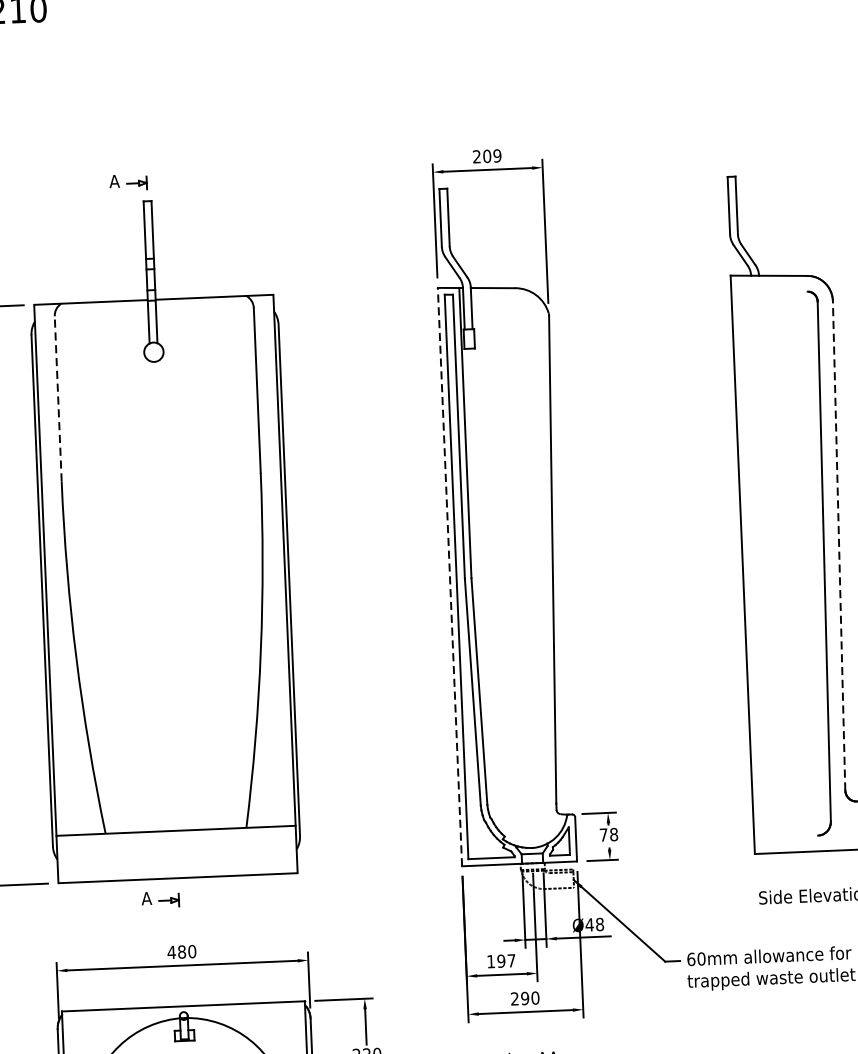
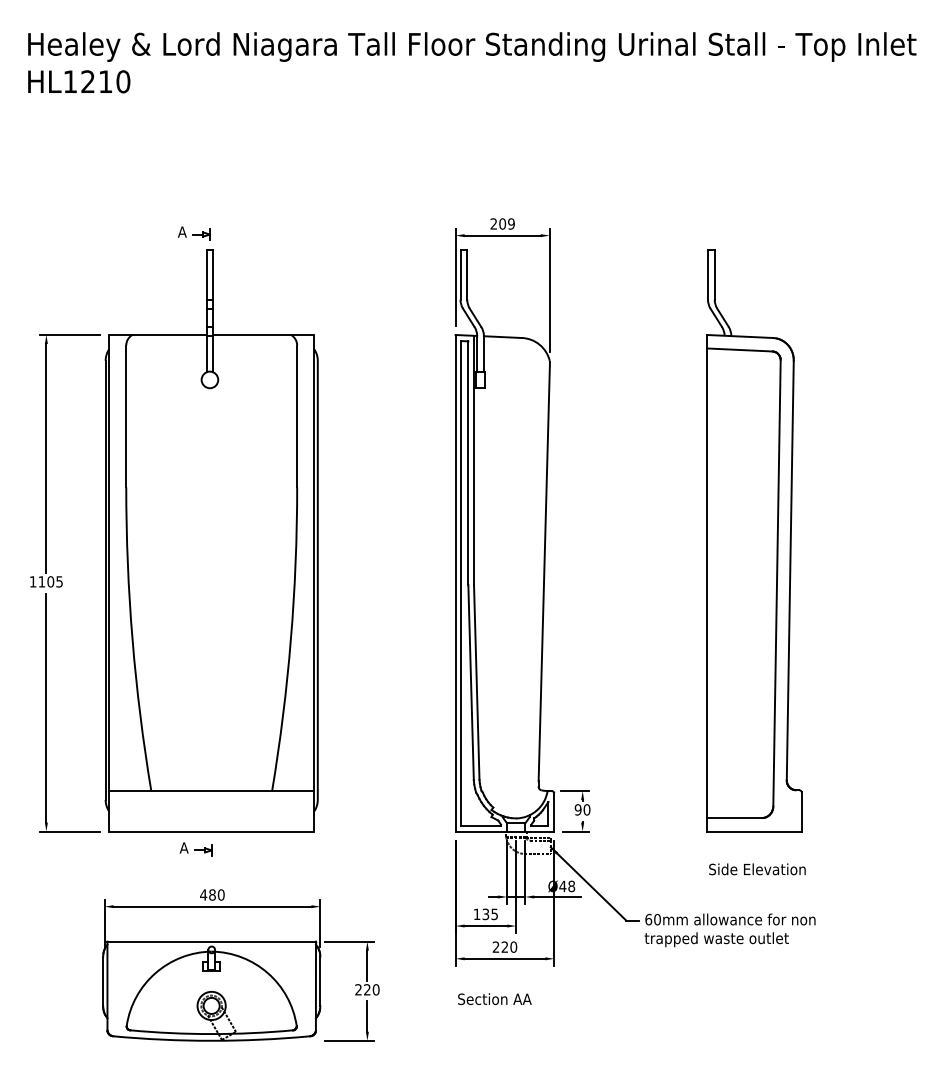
line: (769, 290) -> (739, 349), added
line: (58, 398) -> (126, 416), dashed -> solid
line: (839, 545) -> (790, 570), dashed -> solid
line: (449, 576) -> (455, 582), dashed -> solid
text: (608, 834) -> (582, 809), 78 -> 90
line: (786, 837) -> (734, 818), added
text: (505, 961) -> (489, 914), 197 -> 135
text: (524, 997) -> (504, 946), 290 -> 220

